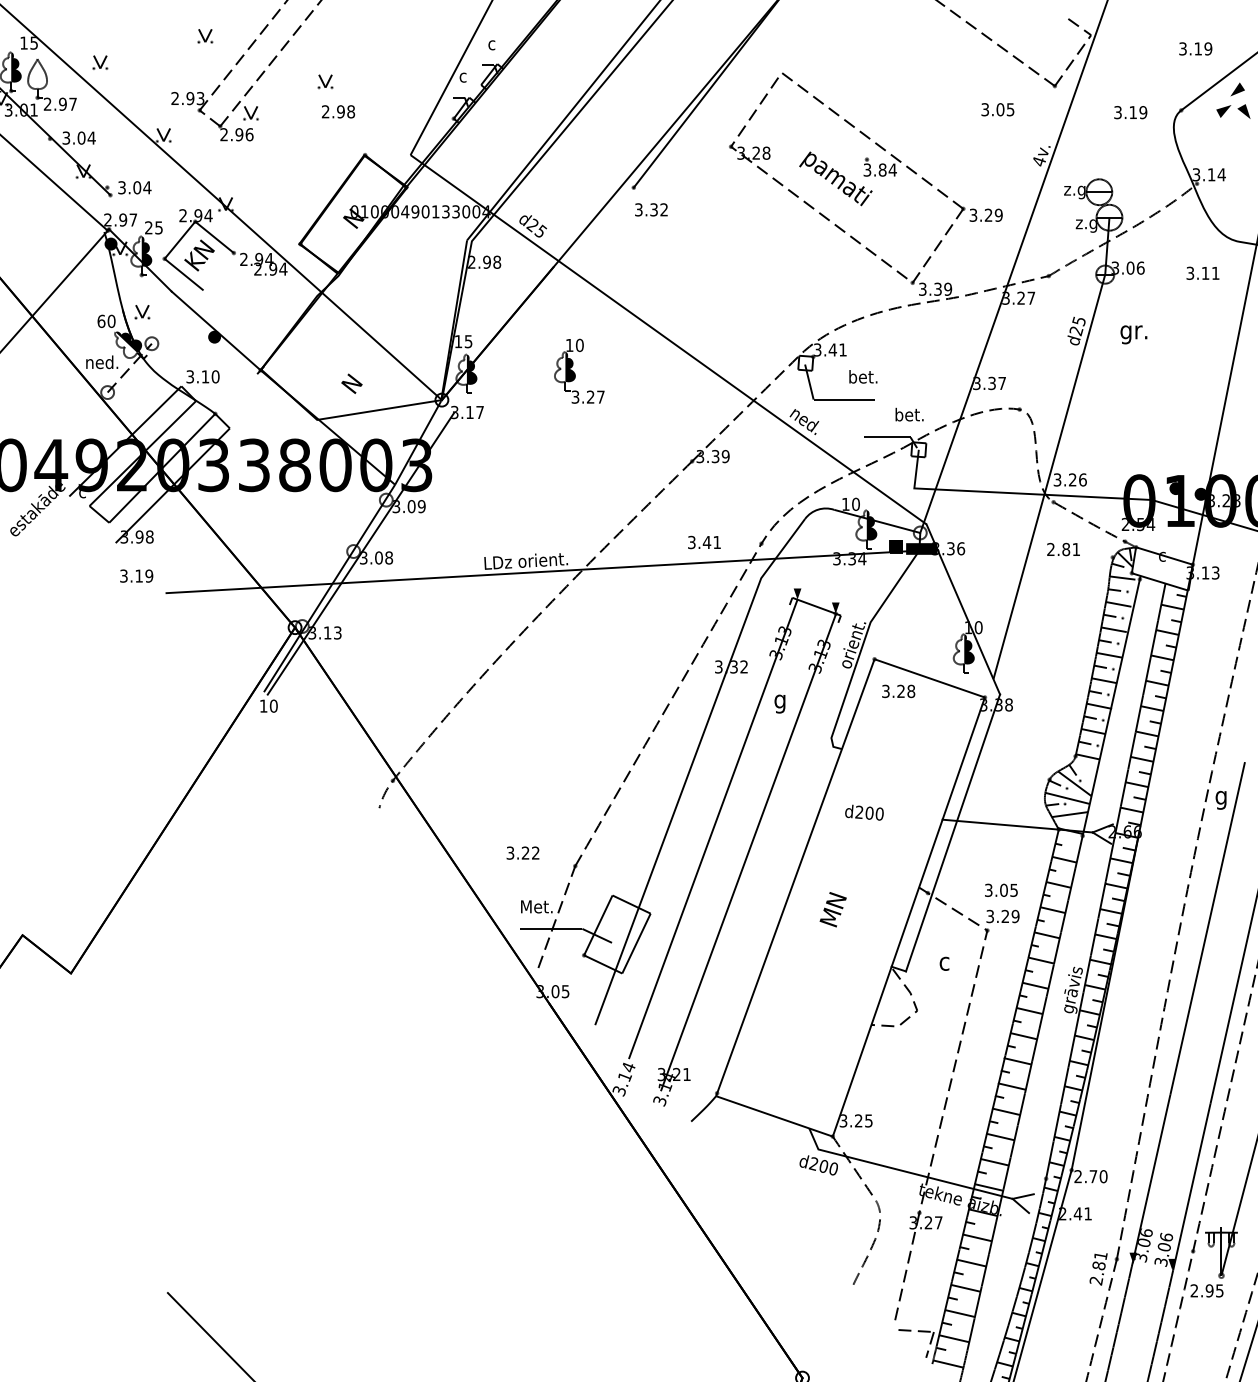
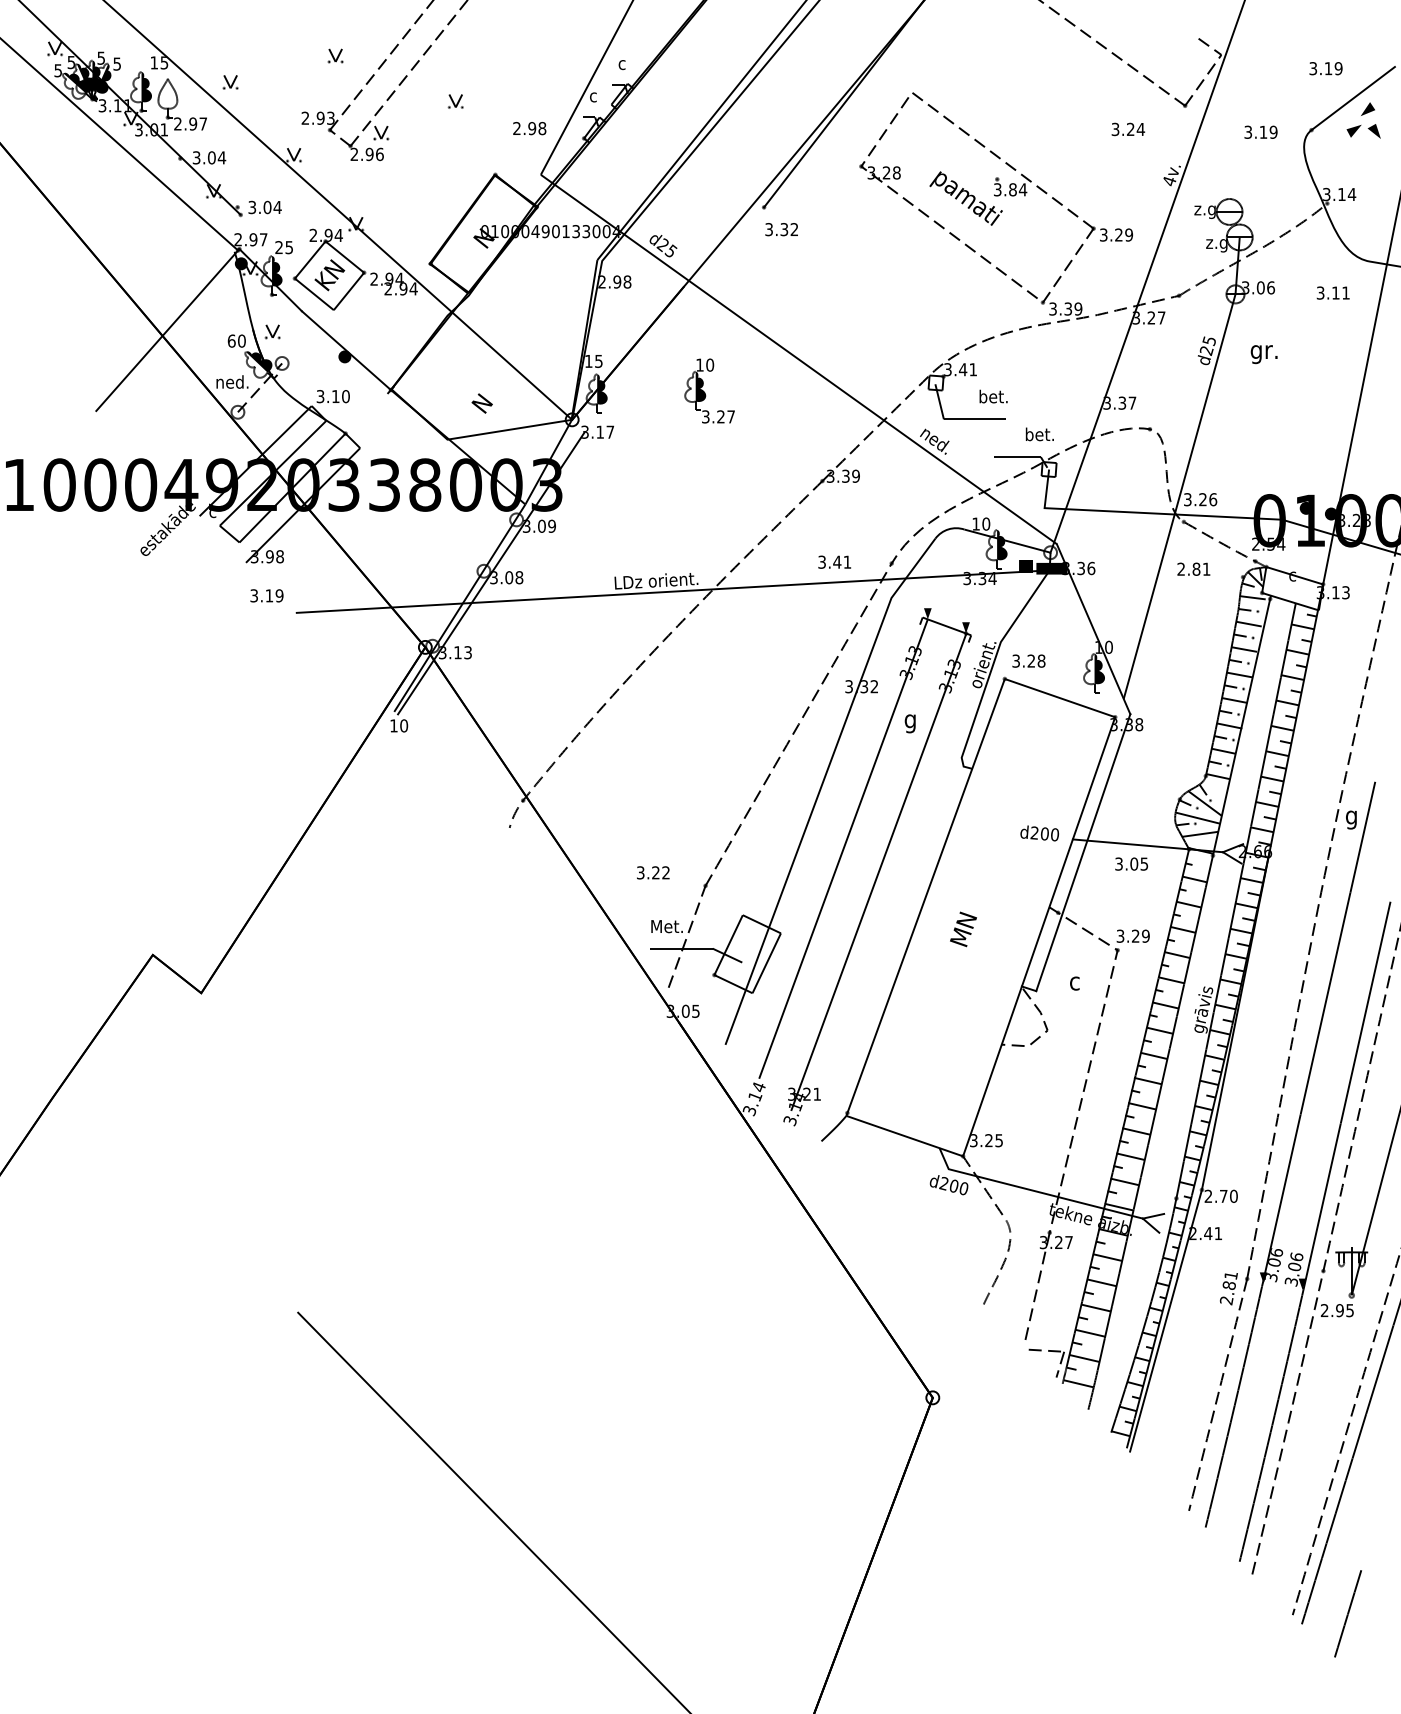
text: (1005, 109) -> (1135, 129), 3.05 -> 3.24
text: (338, 111) -> (529, 128), moved
line: (218, 271) -> (348, 291), added
text: (898, 690) -> (1028, 660), moved
text: (864, 812) -> (1039, 833), moved
text: (1001, 889) -> (1131, 863), moved

